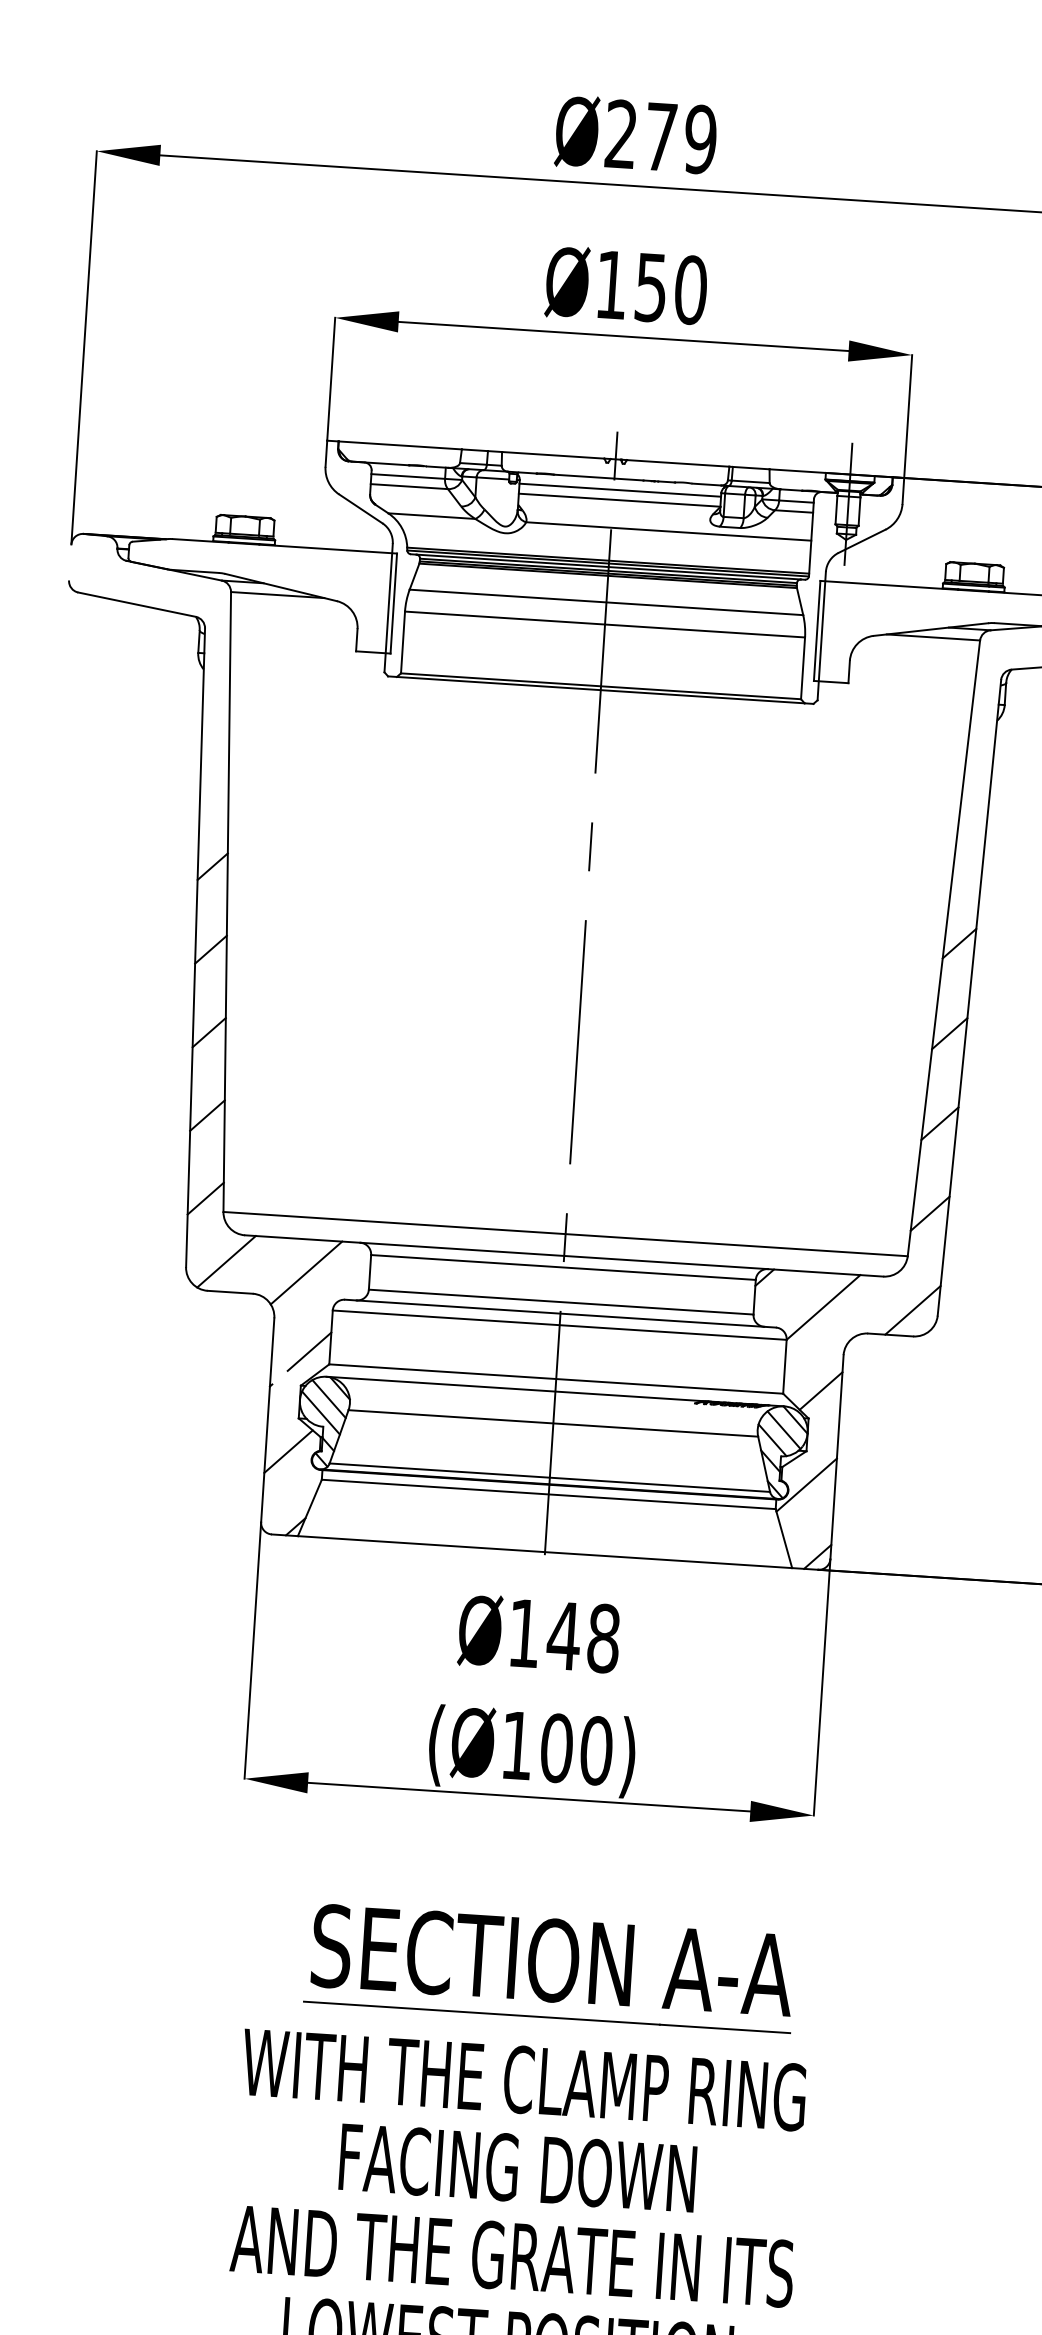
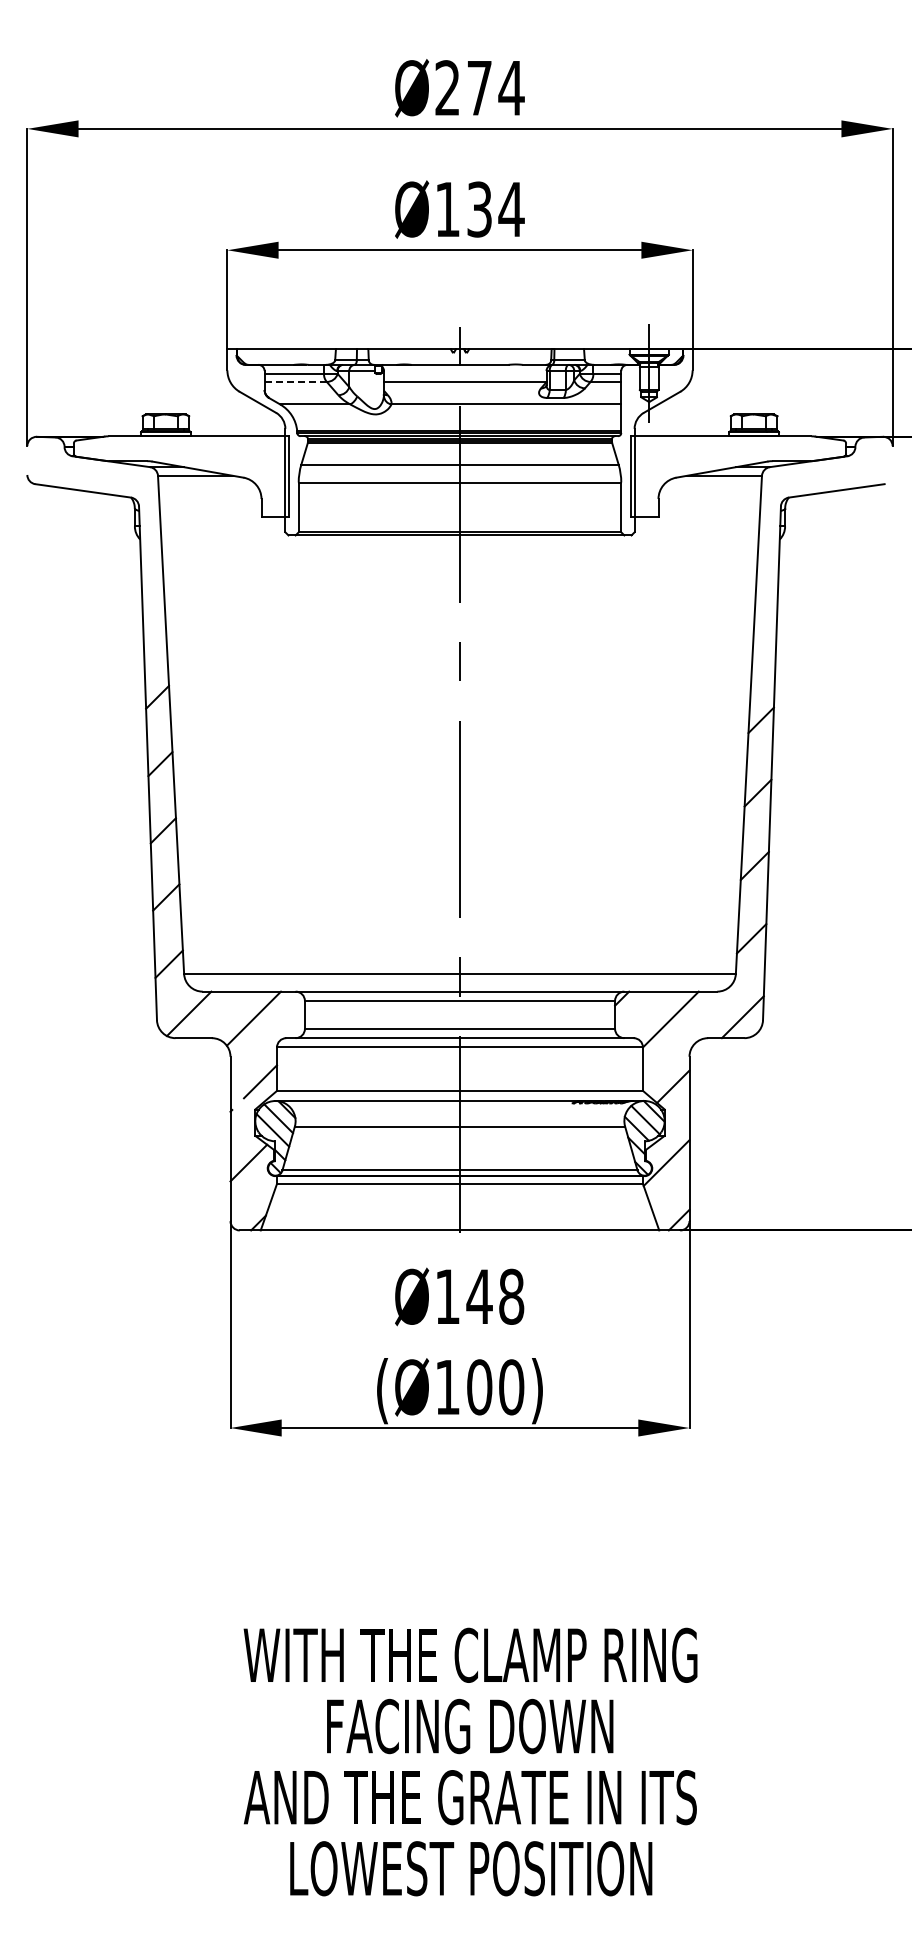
text: (700, 139) -> (511, 88), Ø279 -> Ø274
text: (670, 288) -> (495, 209), Ø150 -> Ø134
line: (409, 486) -> (295, 381), solid -> dashed
line: (620, 489) -> (465, 373), removed
part: (549, 1968) -> (485, 1564), removed

